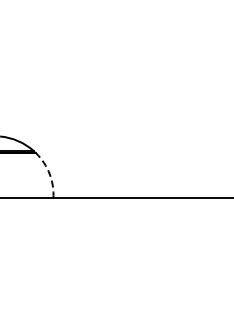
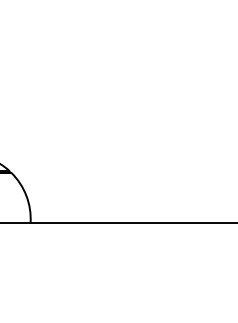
arc: (49, 174) -> (26, 196), dashed -> solid

